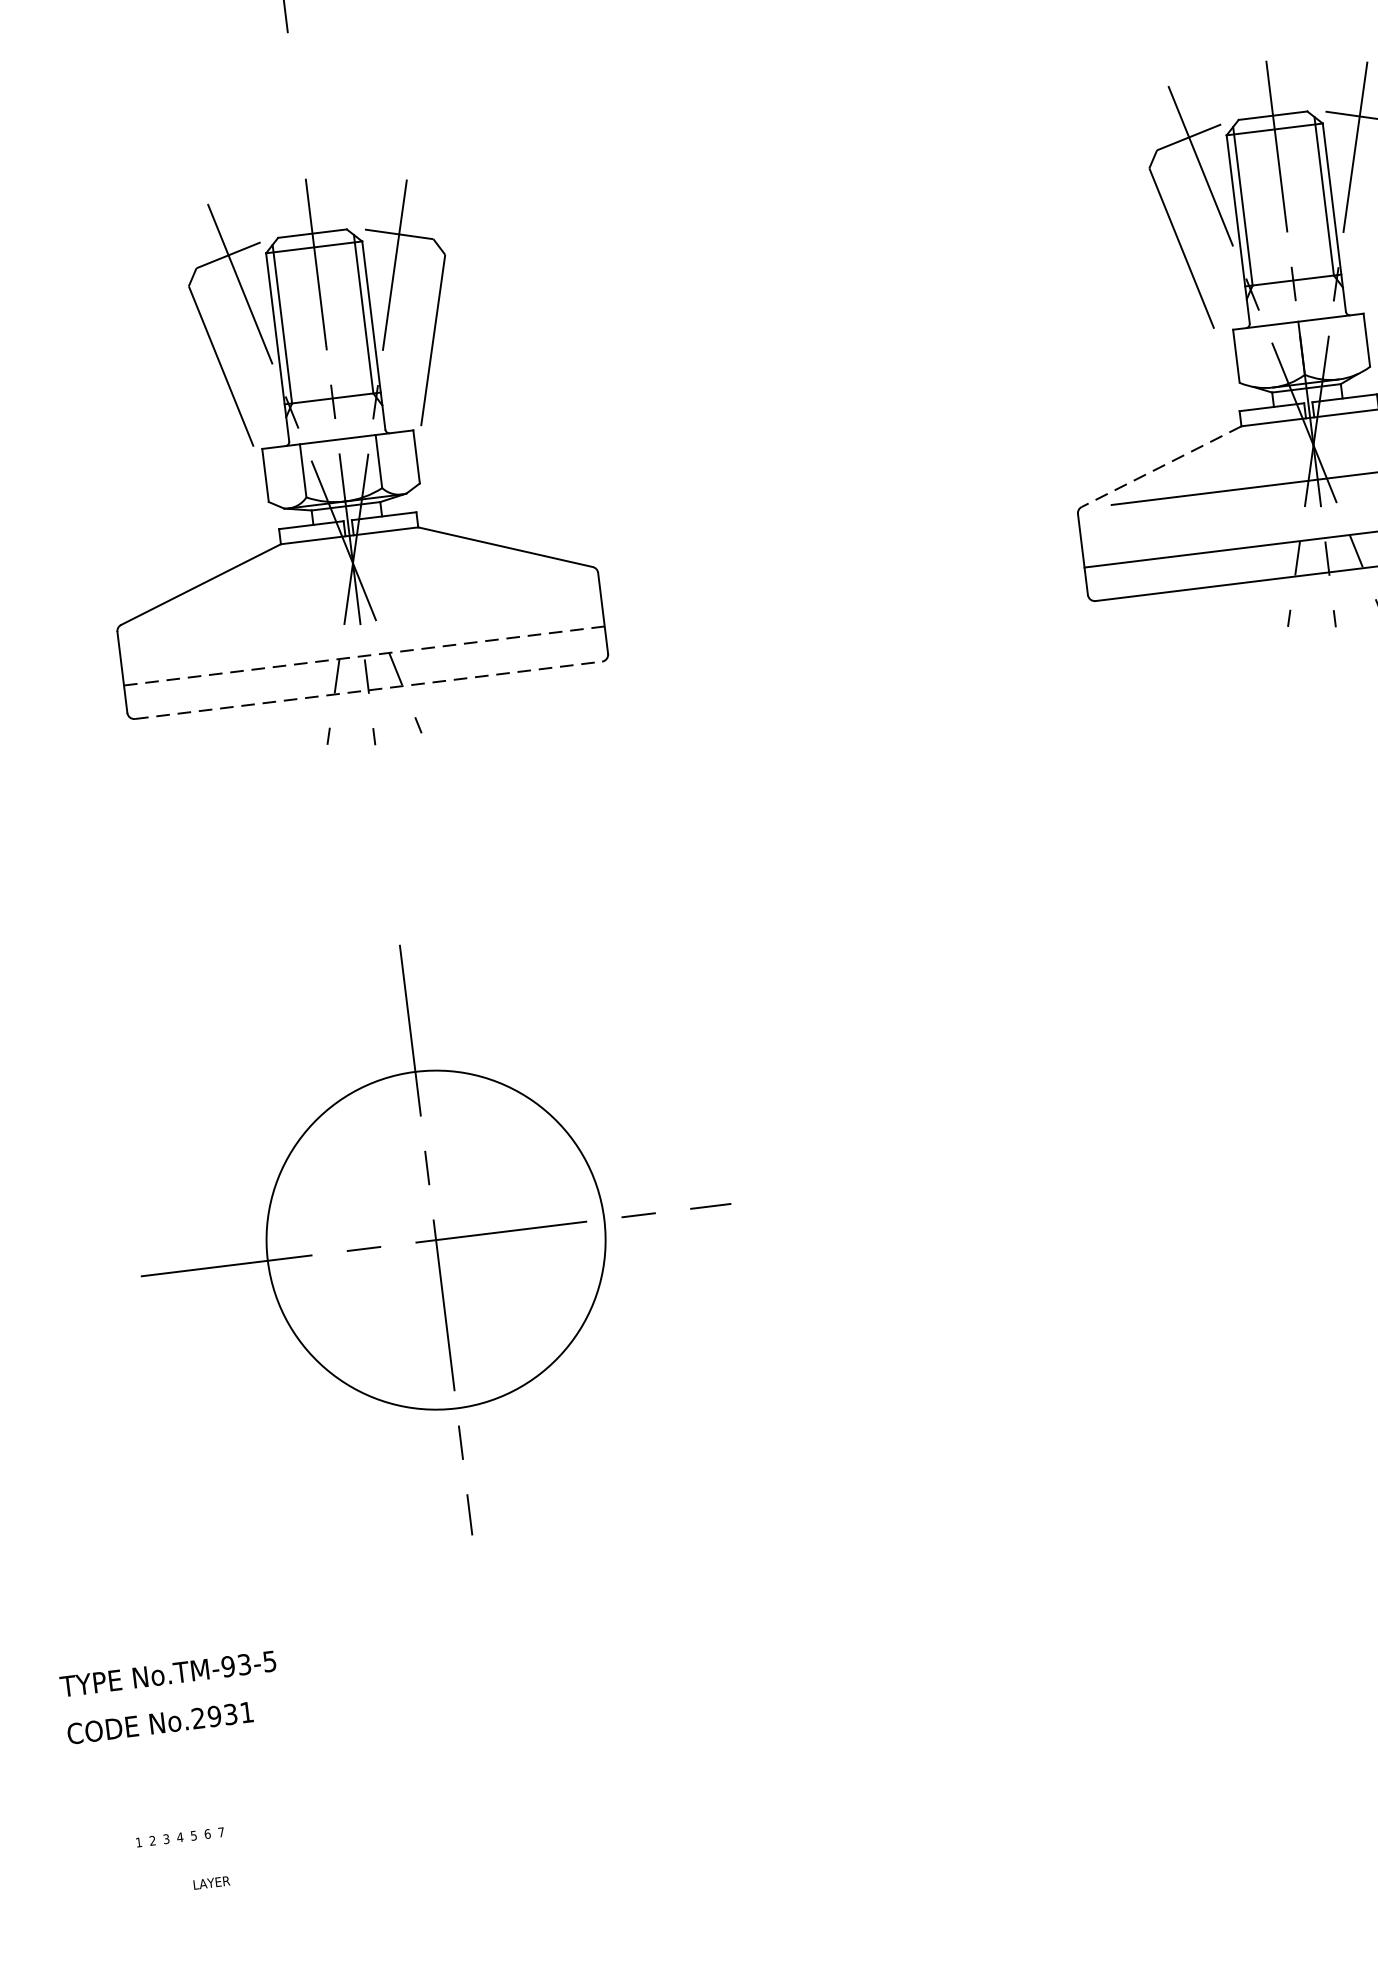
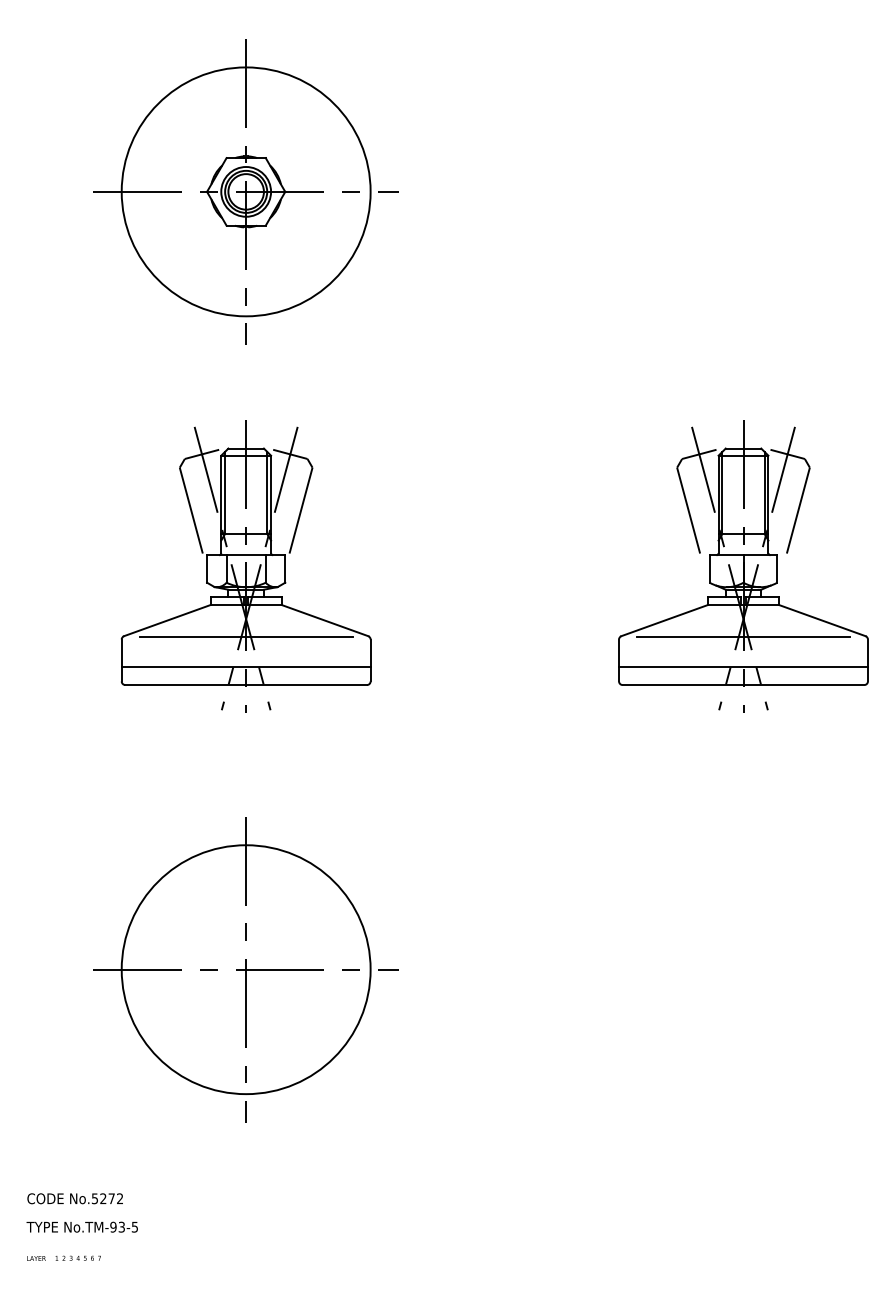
line: (1161, 466) -> (664, 620), dashed -> solid
line: (356, 598) -> (245, 637), added
line: (365, 656) -> (246, 667), dashed -> solid
line: (369, 691) -> (246, 685), dashed -> solid
circle: (434, 1239) -> (245, 969), size x1.43
text: (166, 1672) -> (81, 1226), moved
text: (222, 1714) -> (107, 1198), No.2931 -> No.5272
text: (211, 1882) -> (36, 1258), moved

